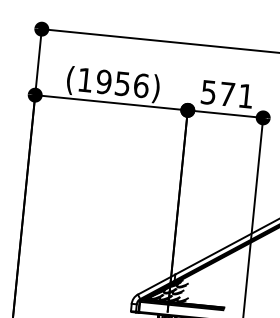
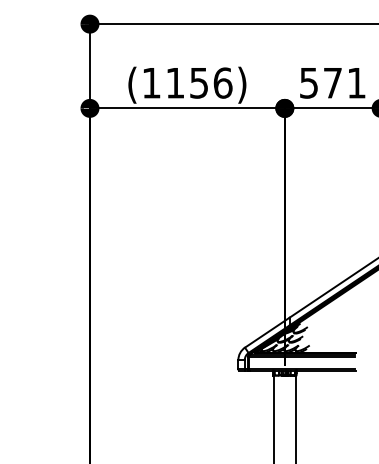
text: (104, 81) -> (175, 82), (1956) -> (1156)

